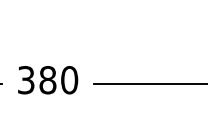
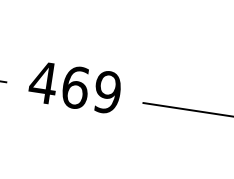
text: (47, 80) -> (74, 87), 380 -> 469

